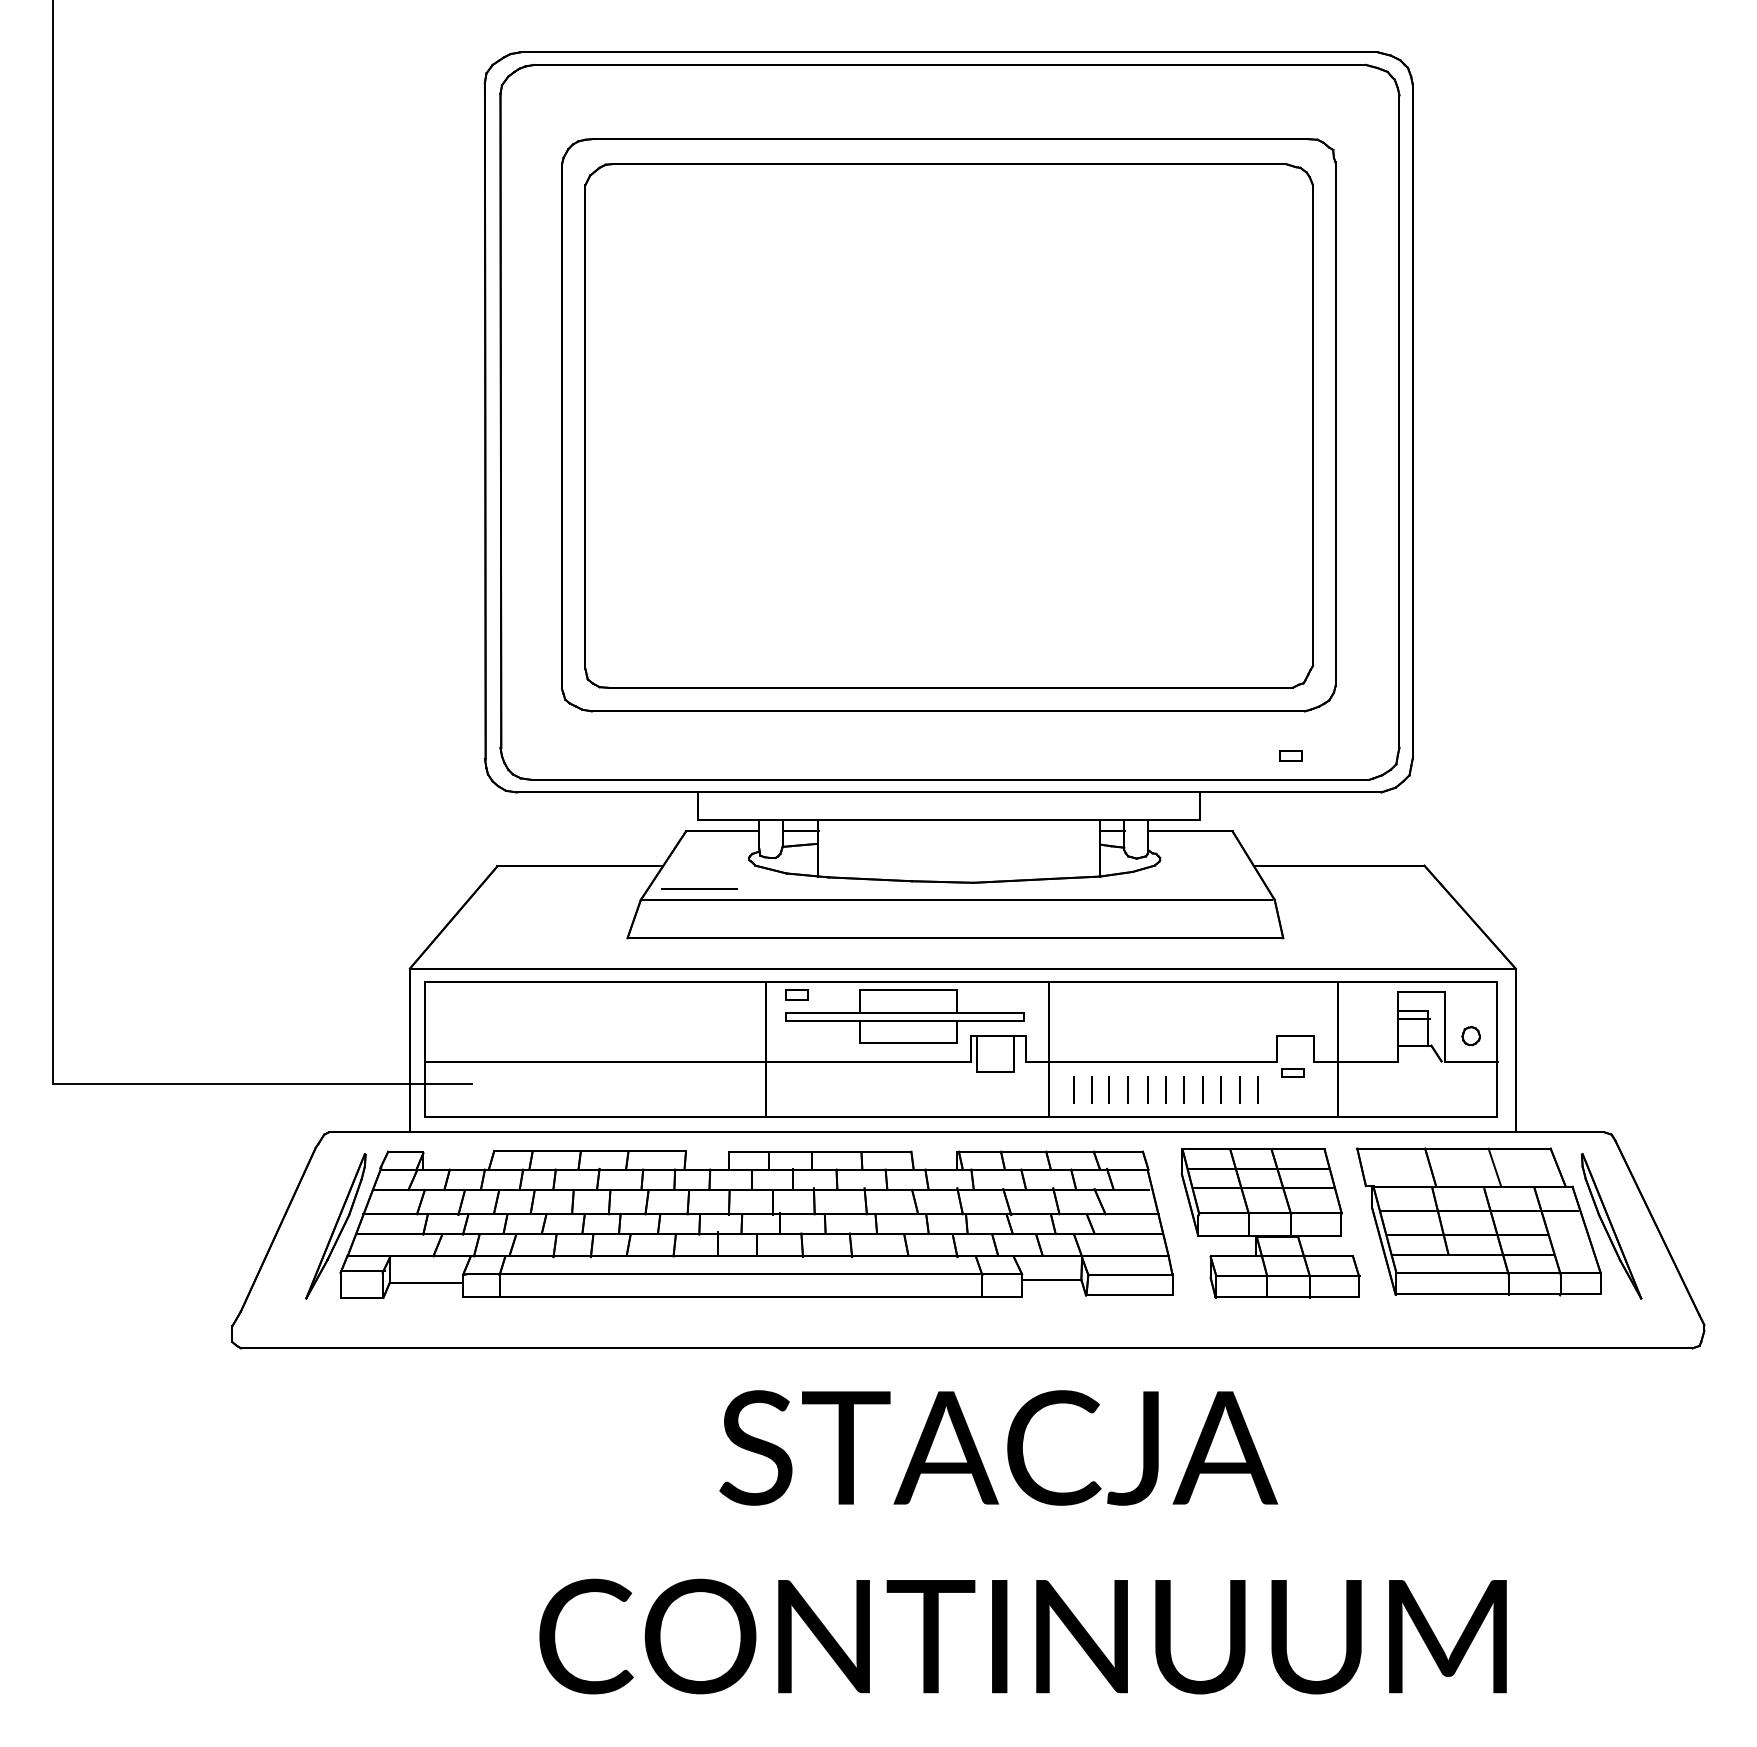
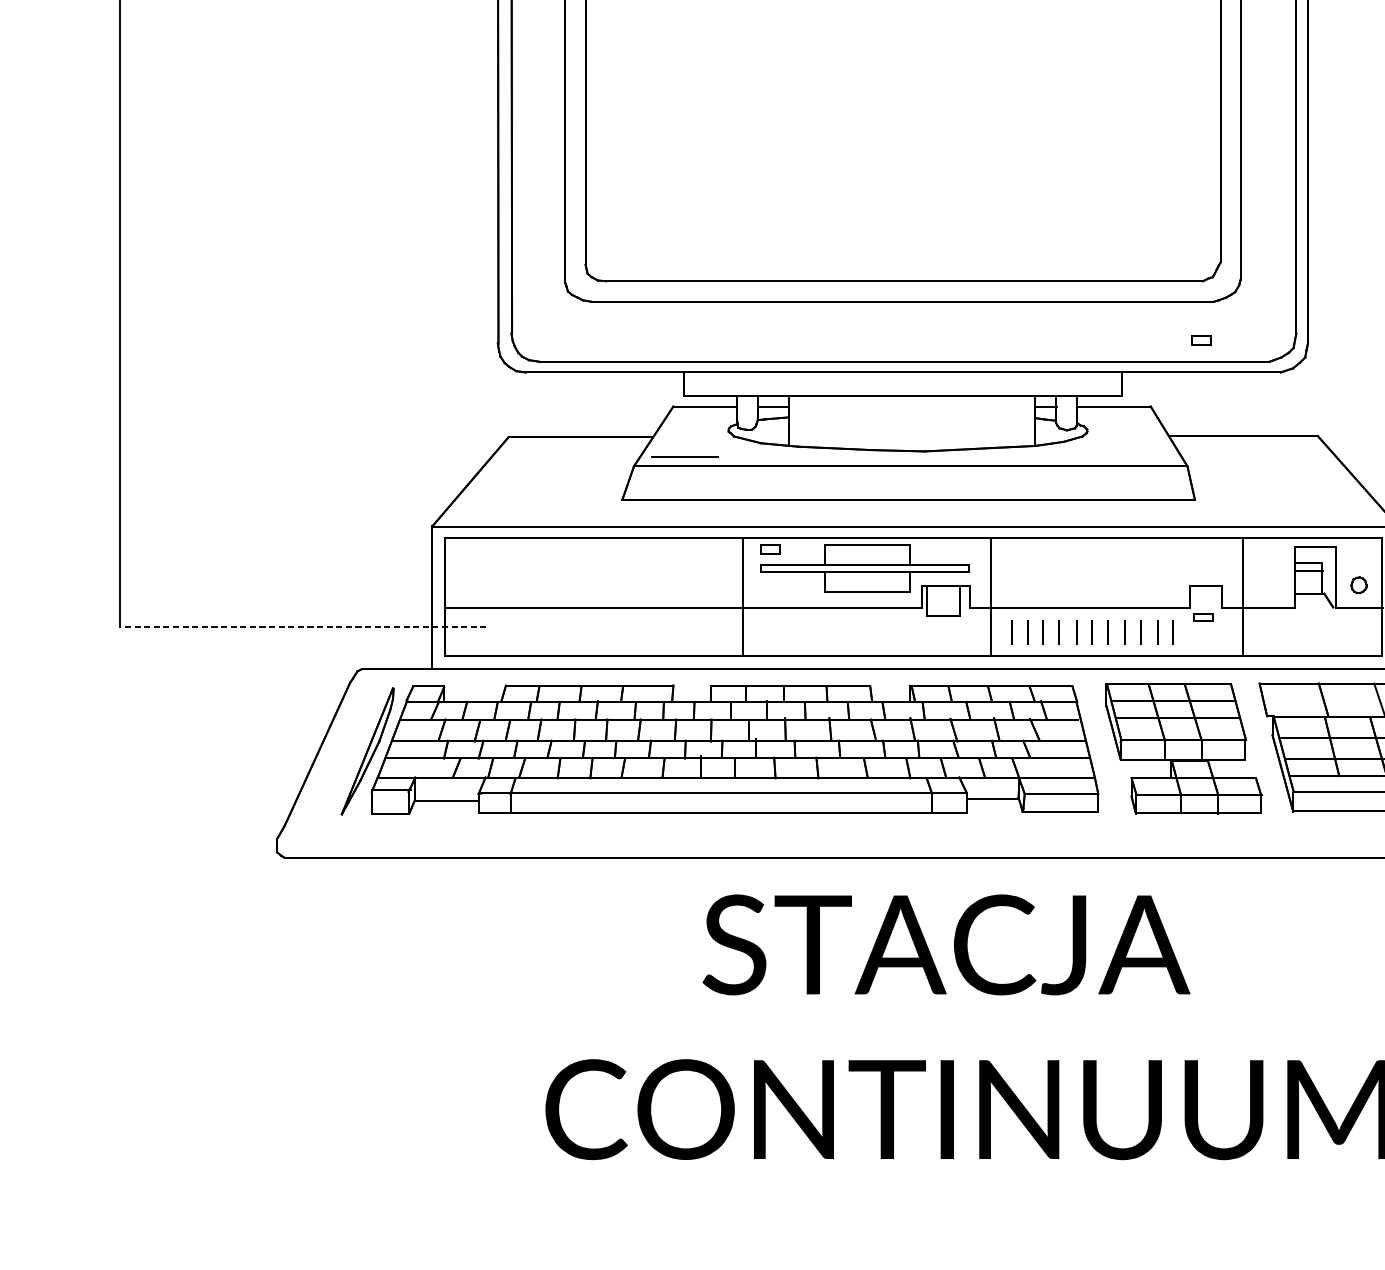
line: (262, 1083) -> (303, 626), solid -> dashed

